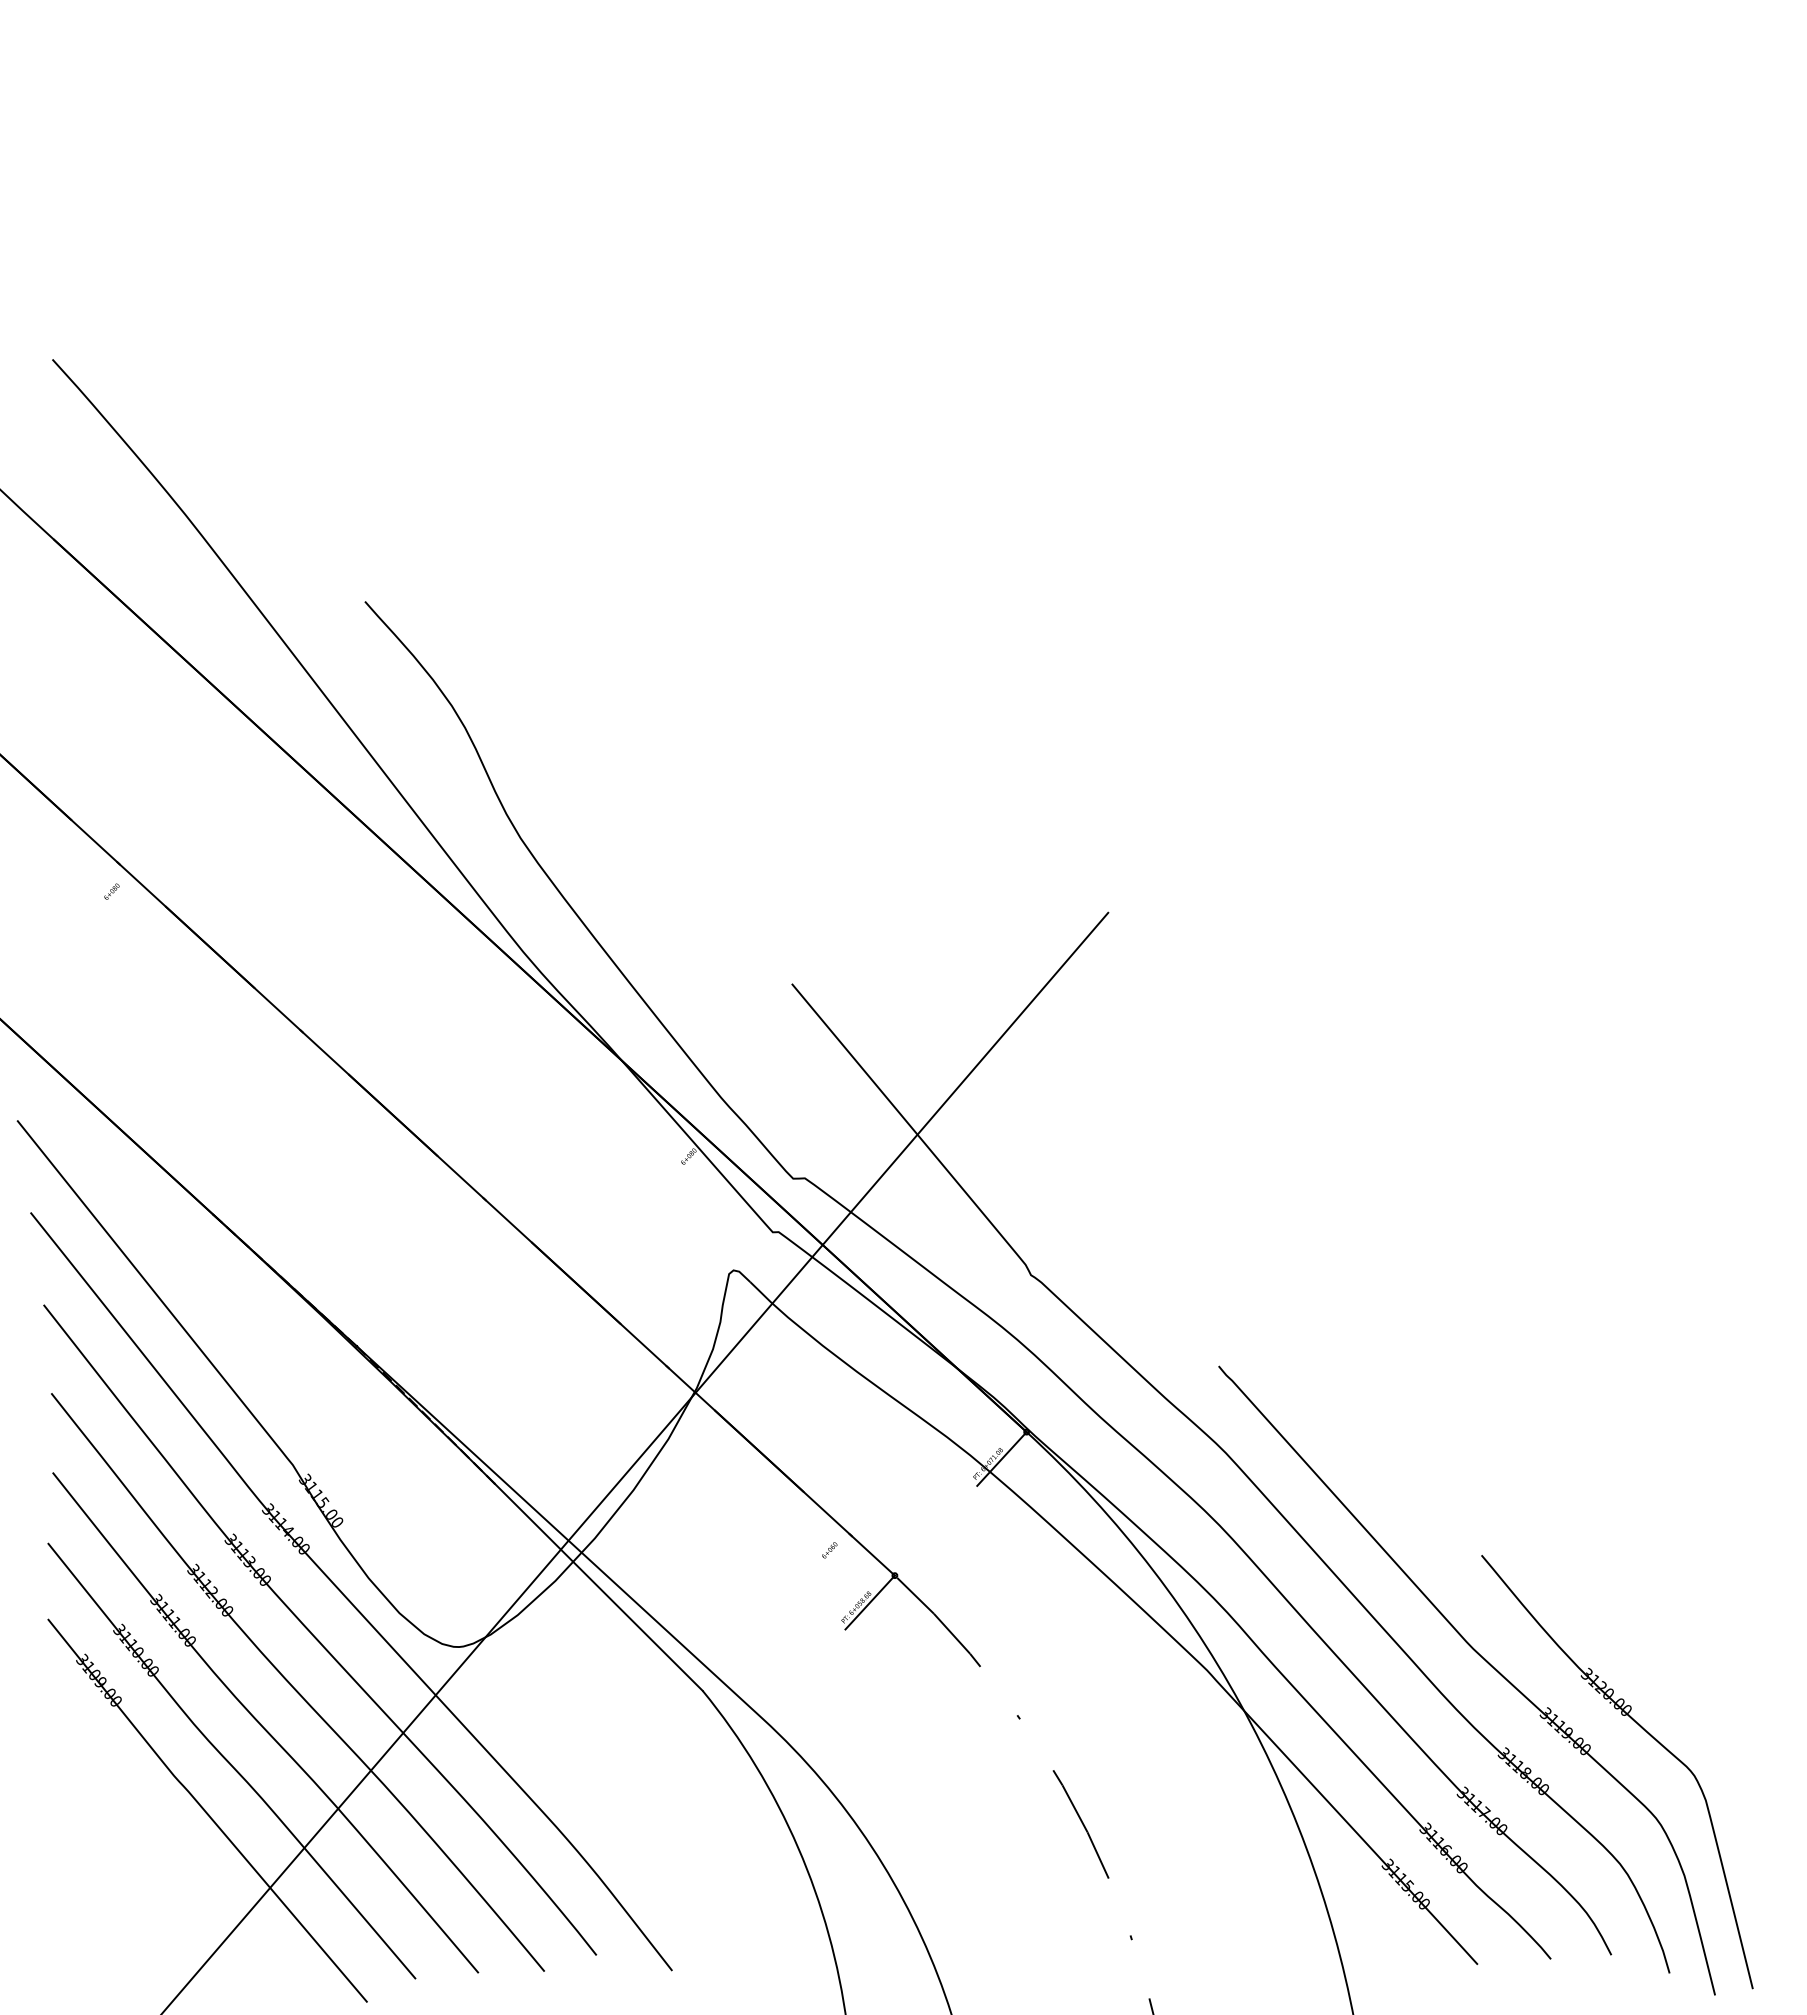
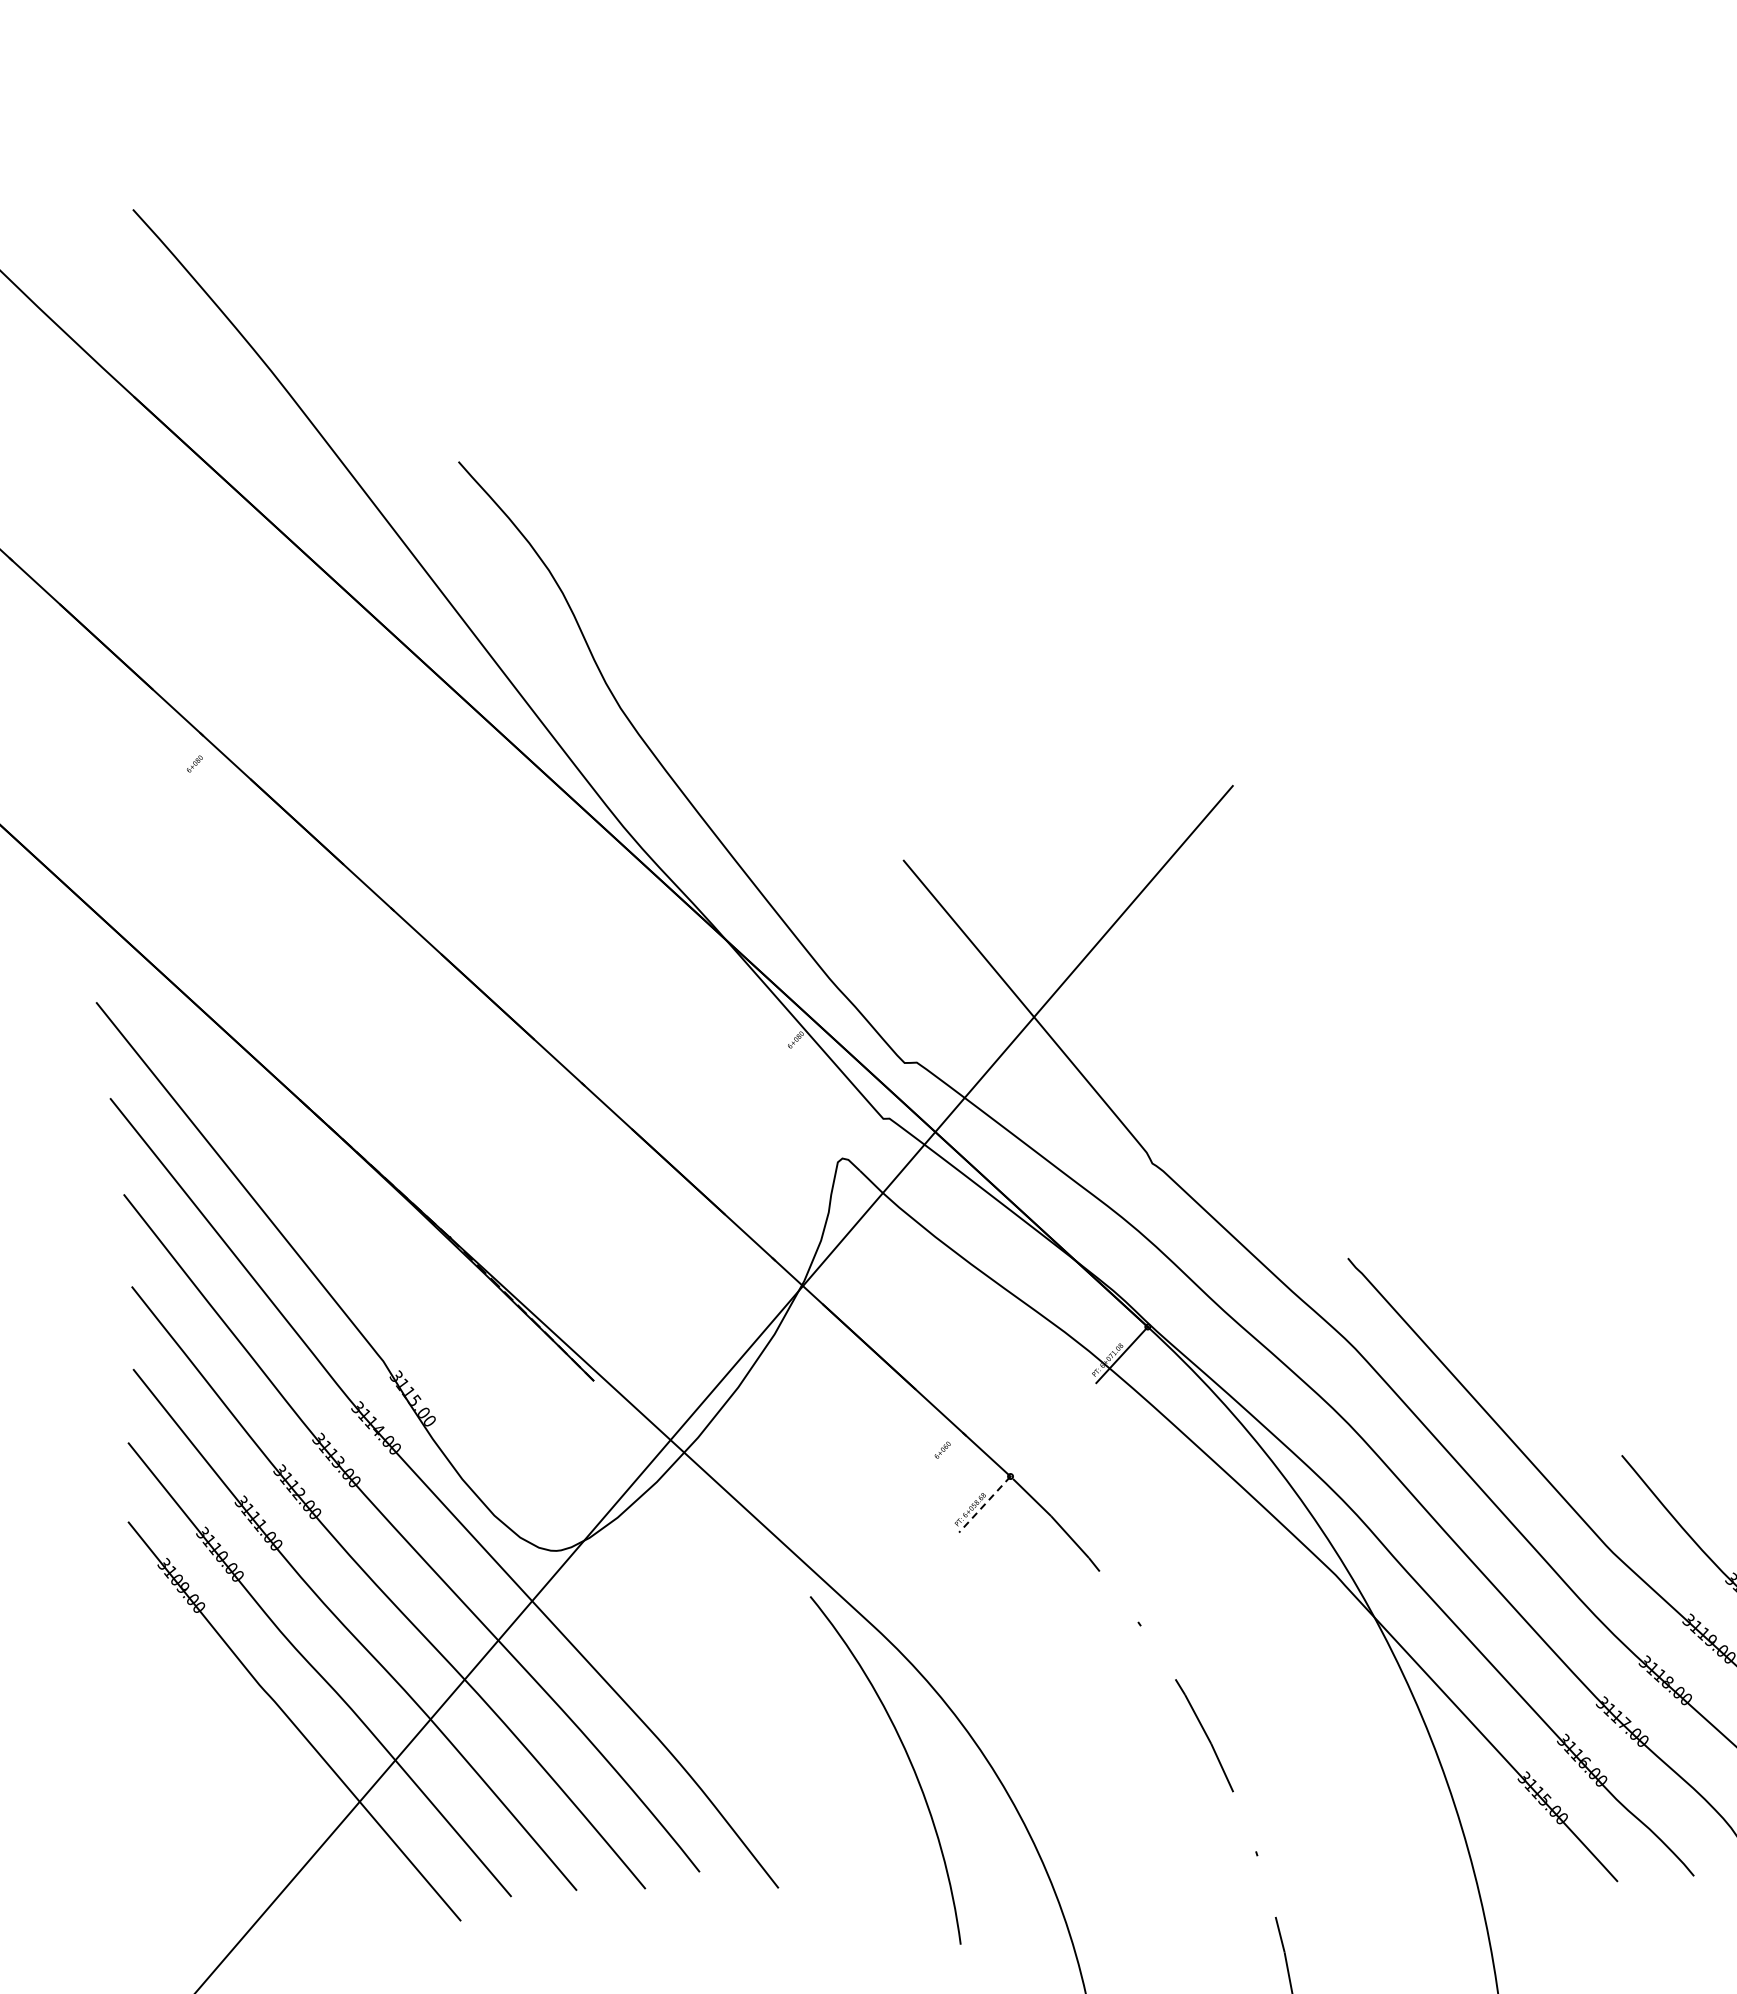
line: (598, 1587) -> (701, 1488), removed
line: (870, 1602) -> (985, 1504), solid -> dashed

